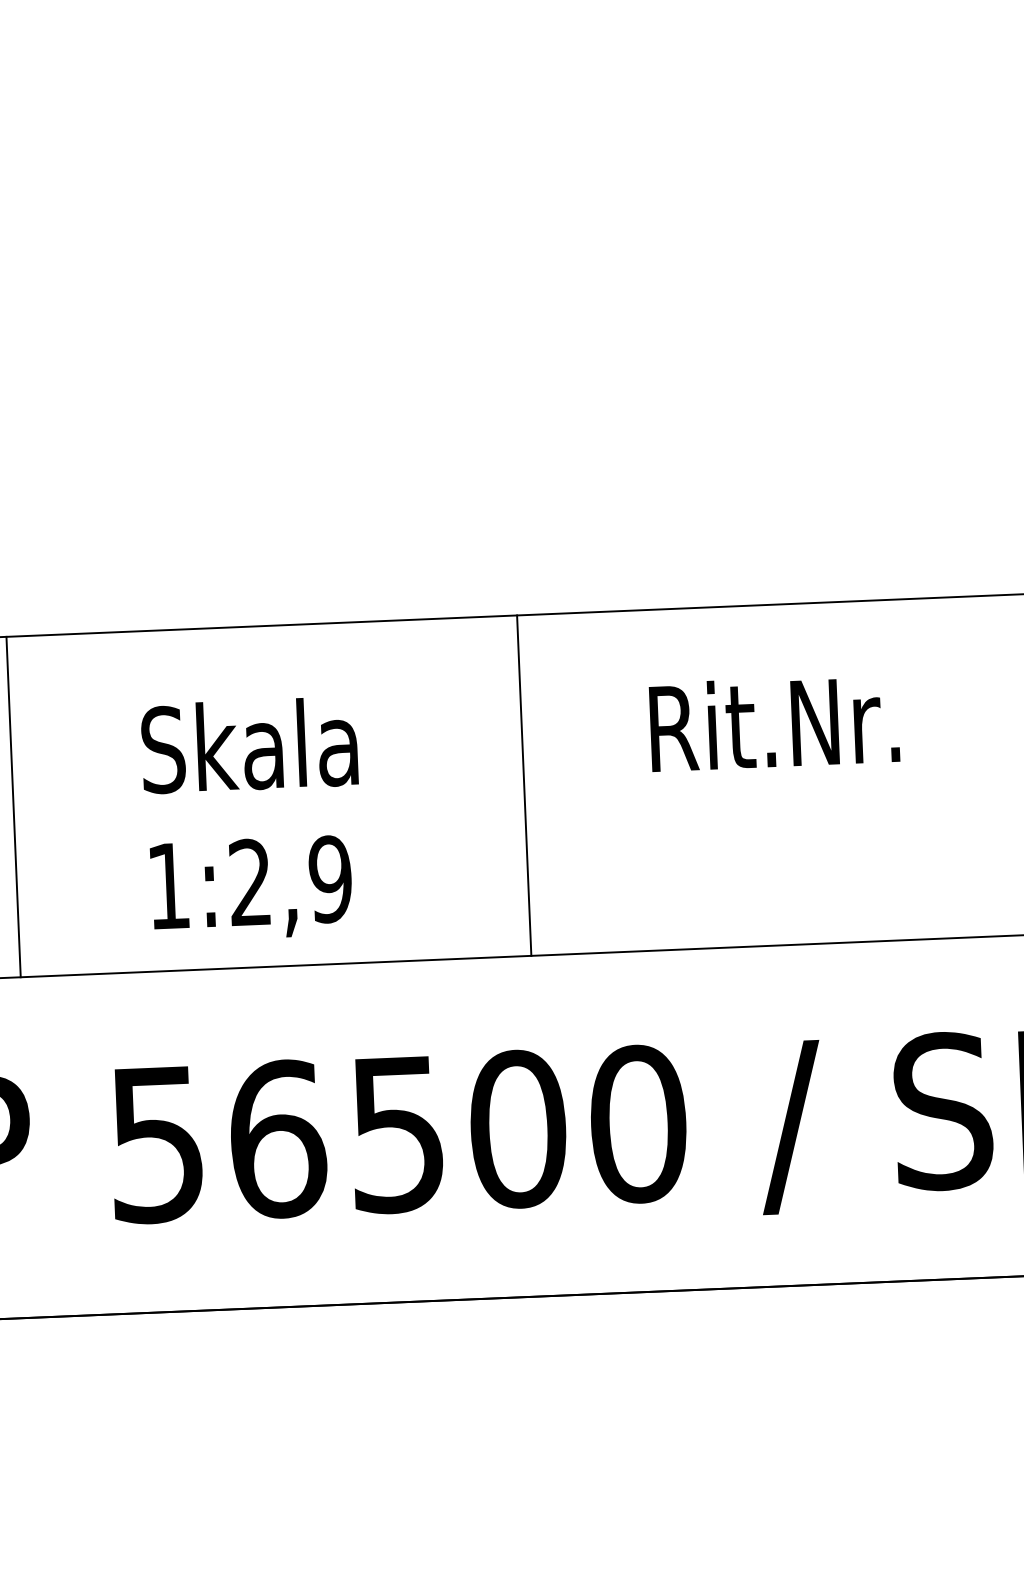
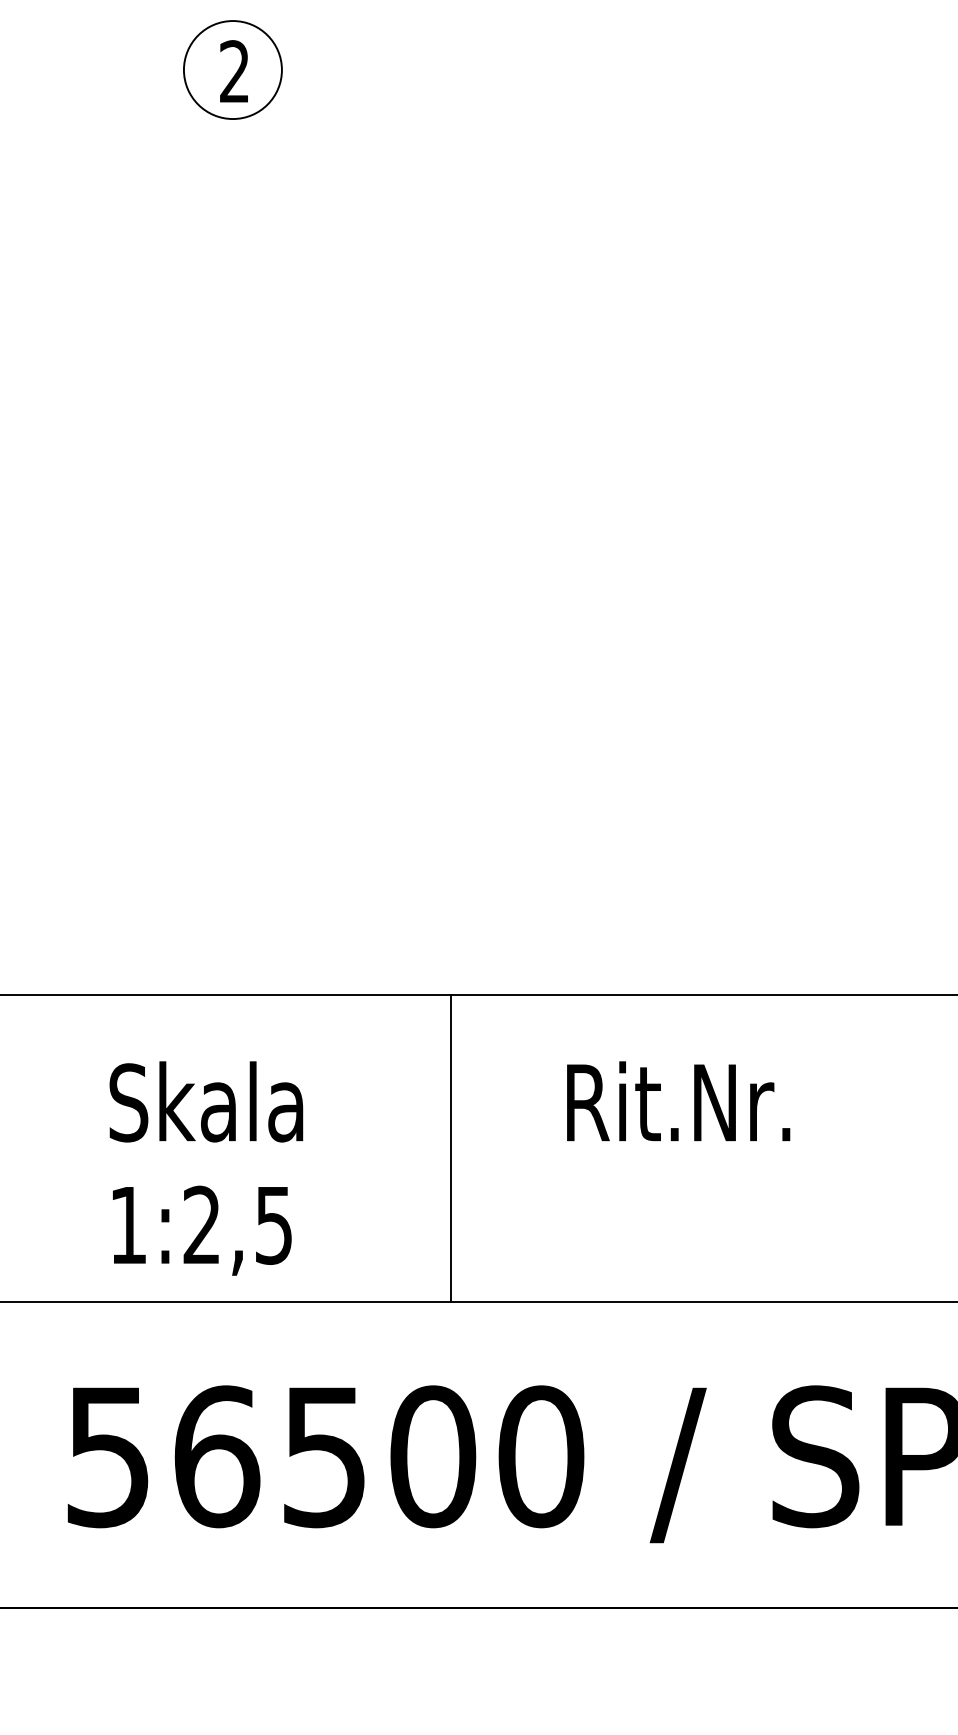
text: (329, 878) -> (273, 1224), 1:2,9 -> 1:2,5

